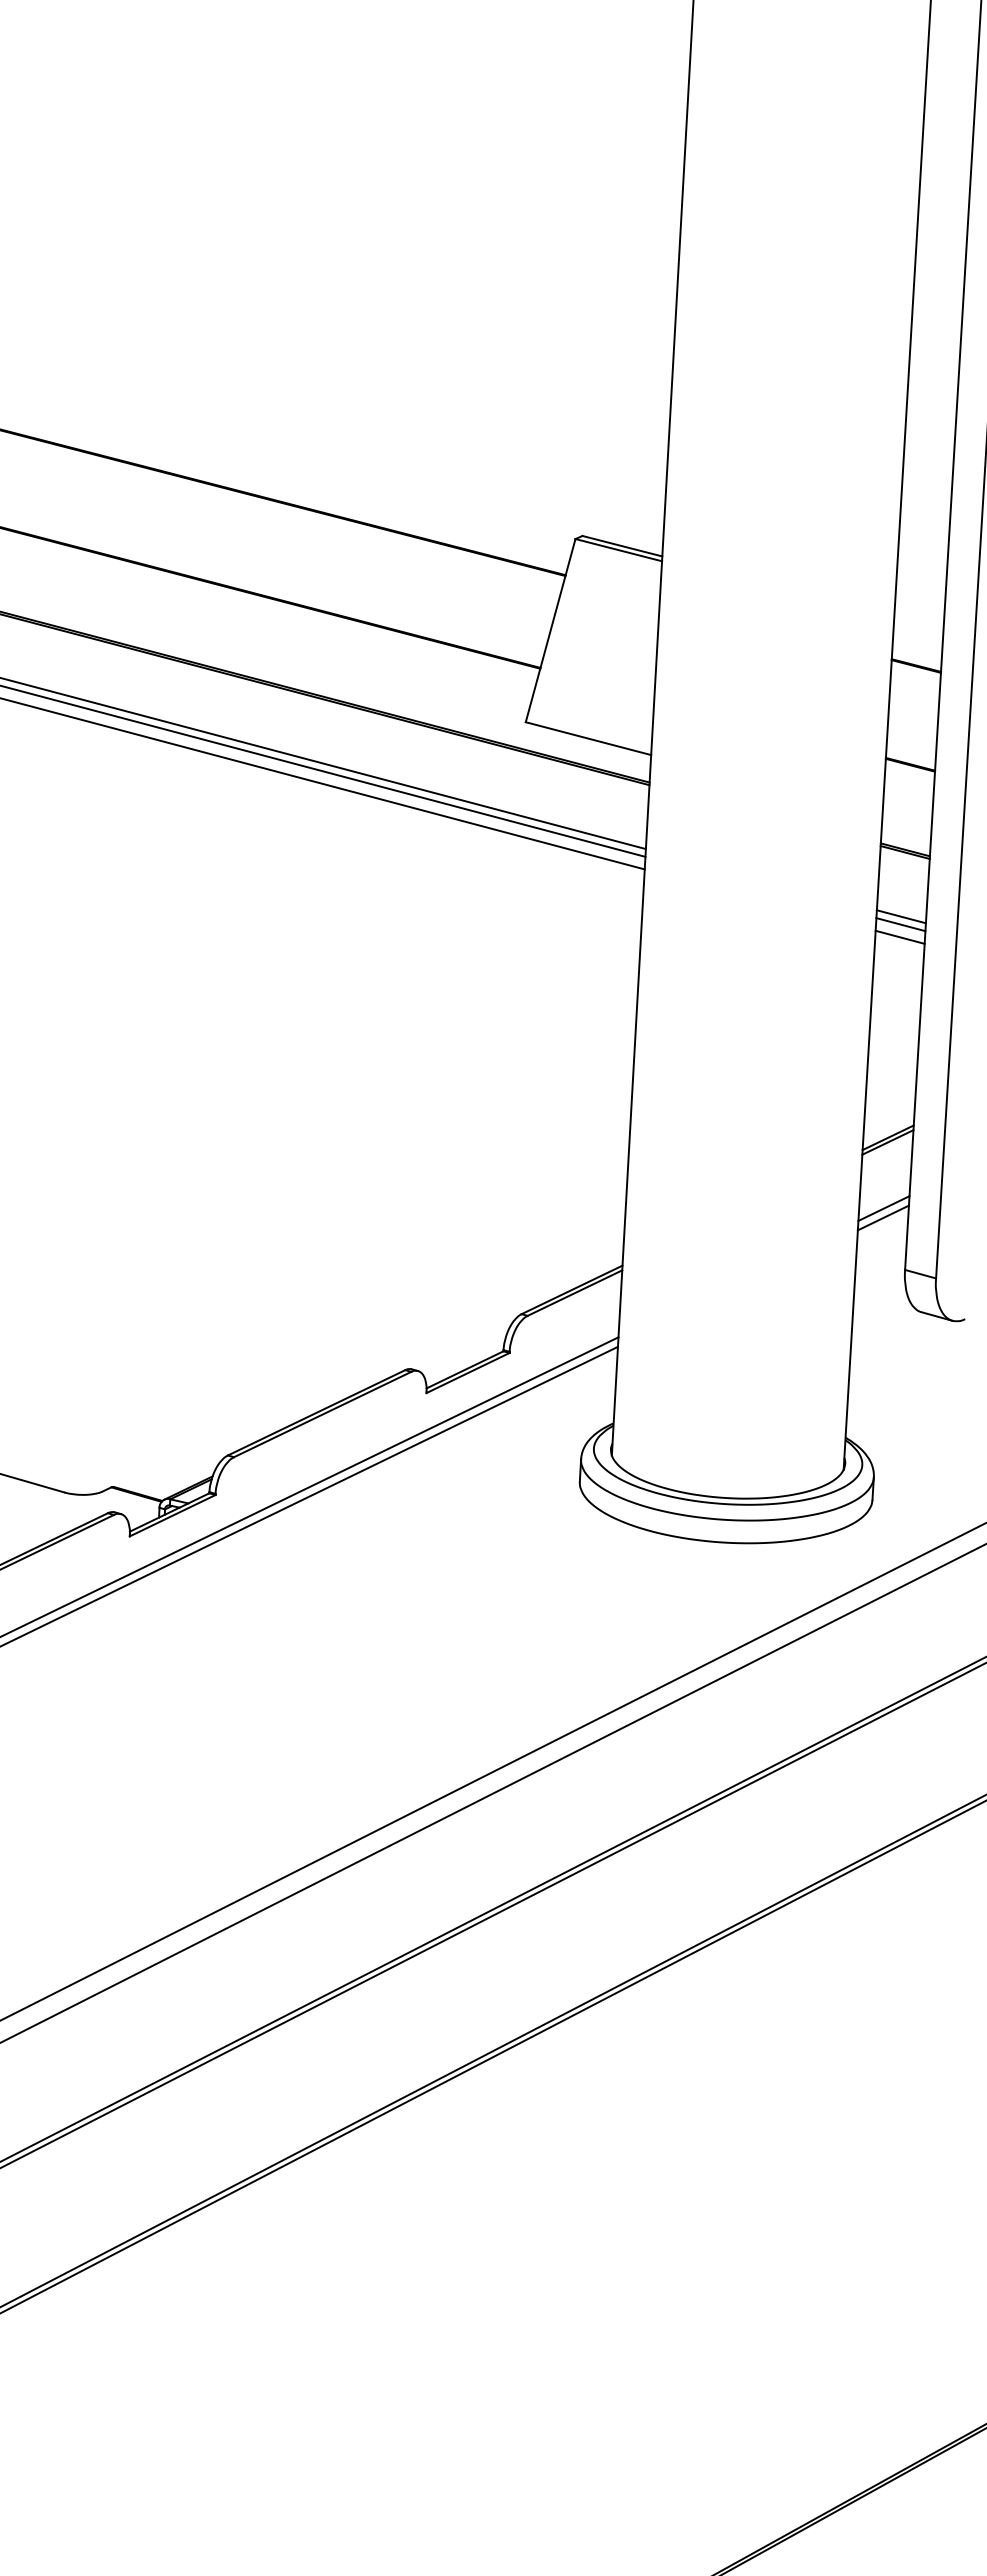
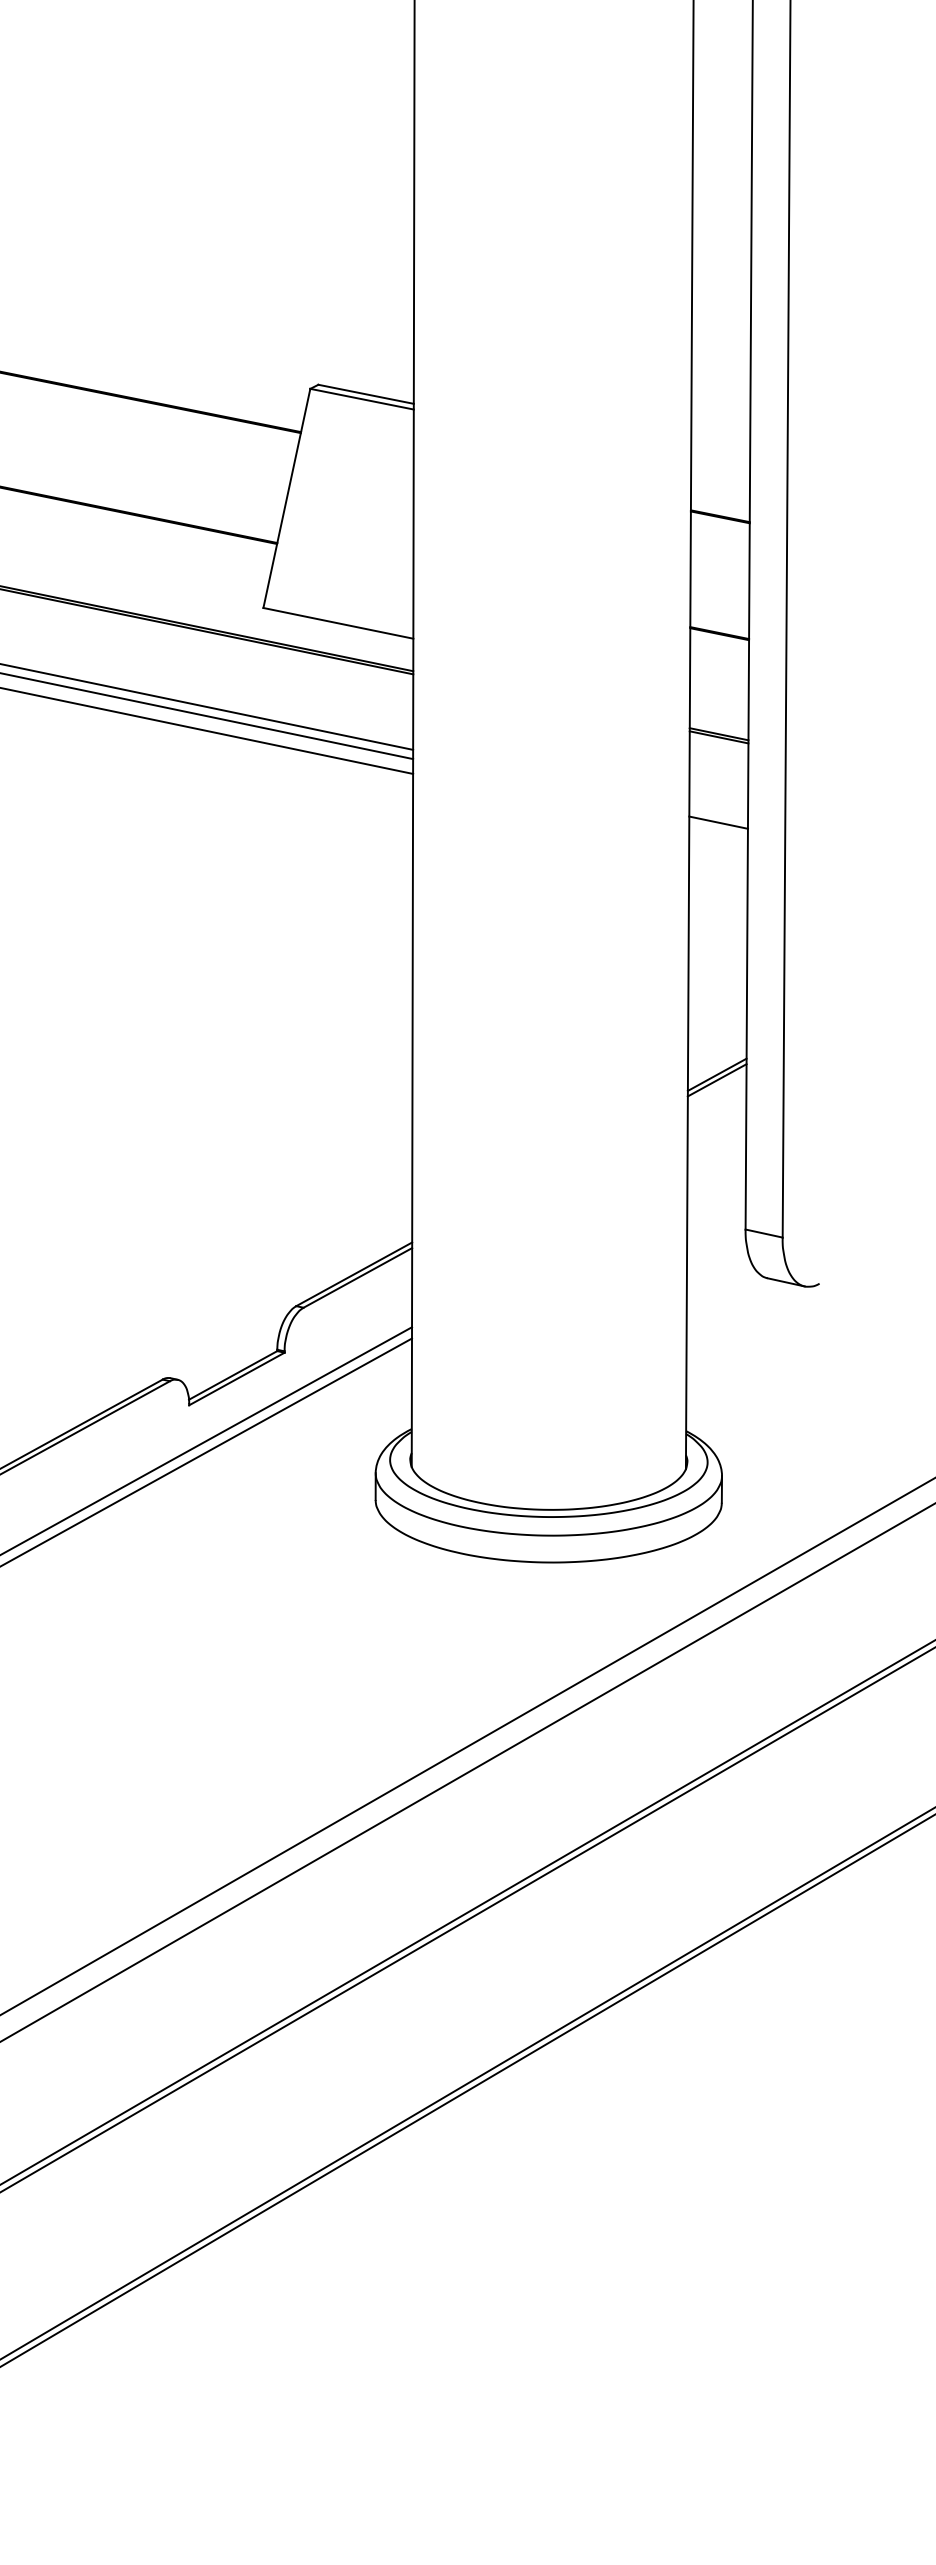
line: (900, 916) -> (717, 813), removed
line: (899, 936) -> (717, 836), removed
line: (883, 1208) -> (716, 1158), removed
line: (882, 1217) -> (715, 1169), removed

